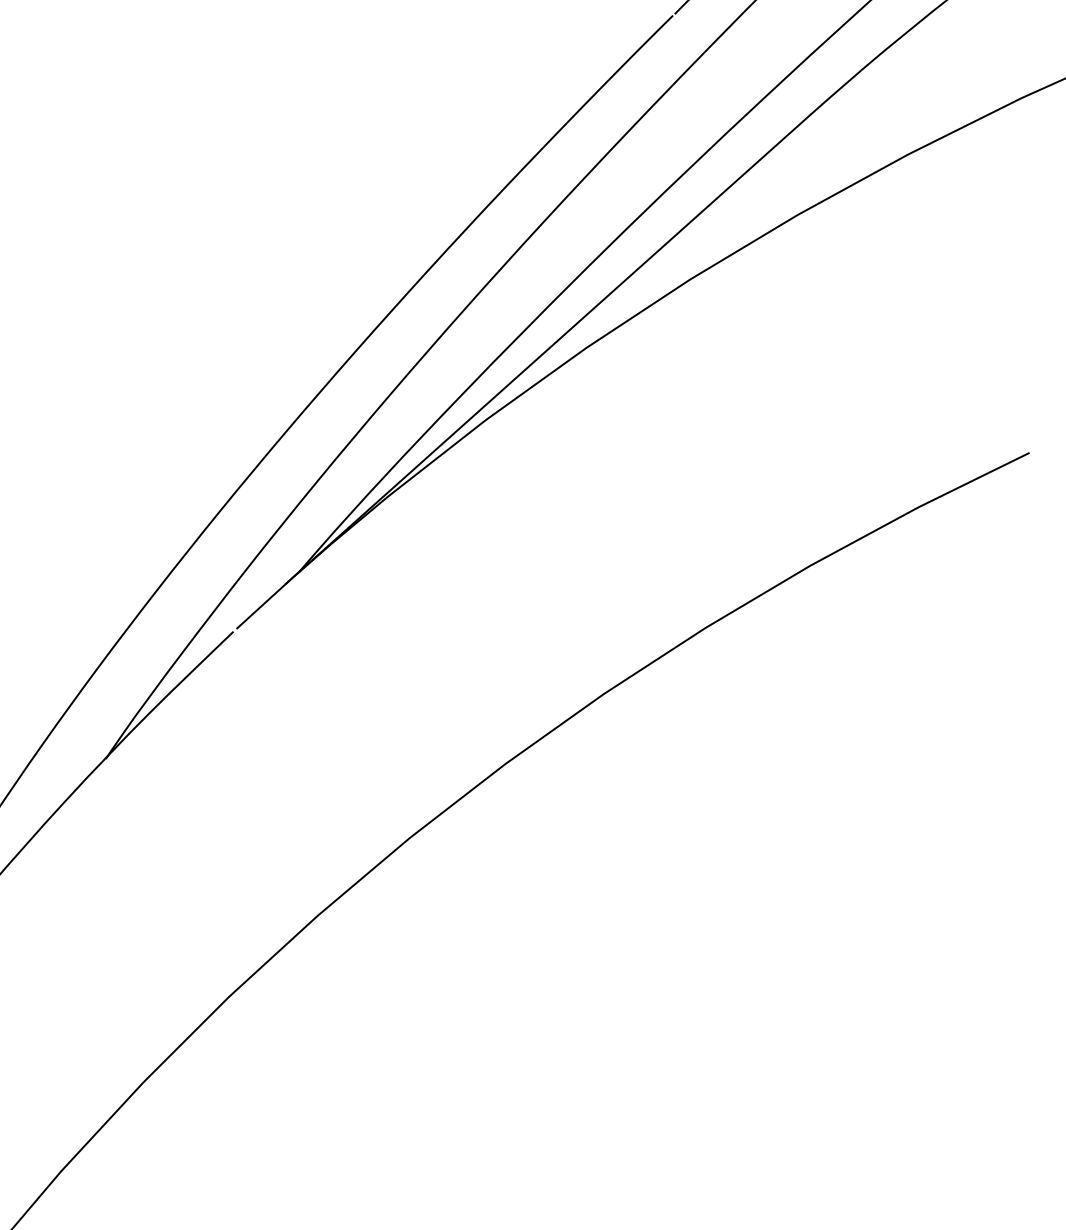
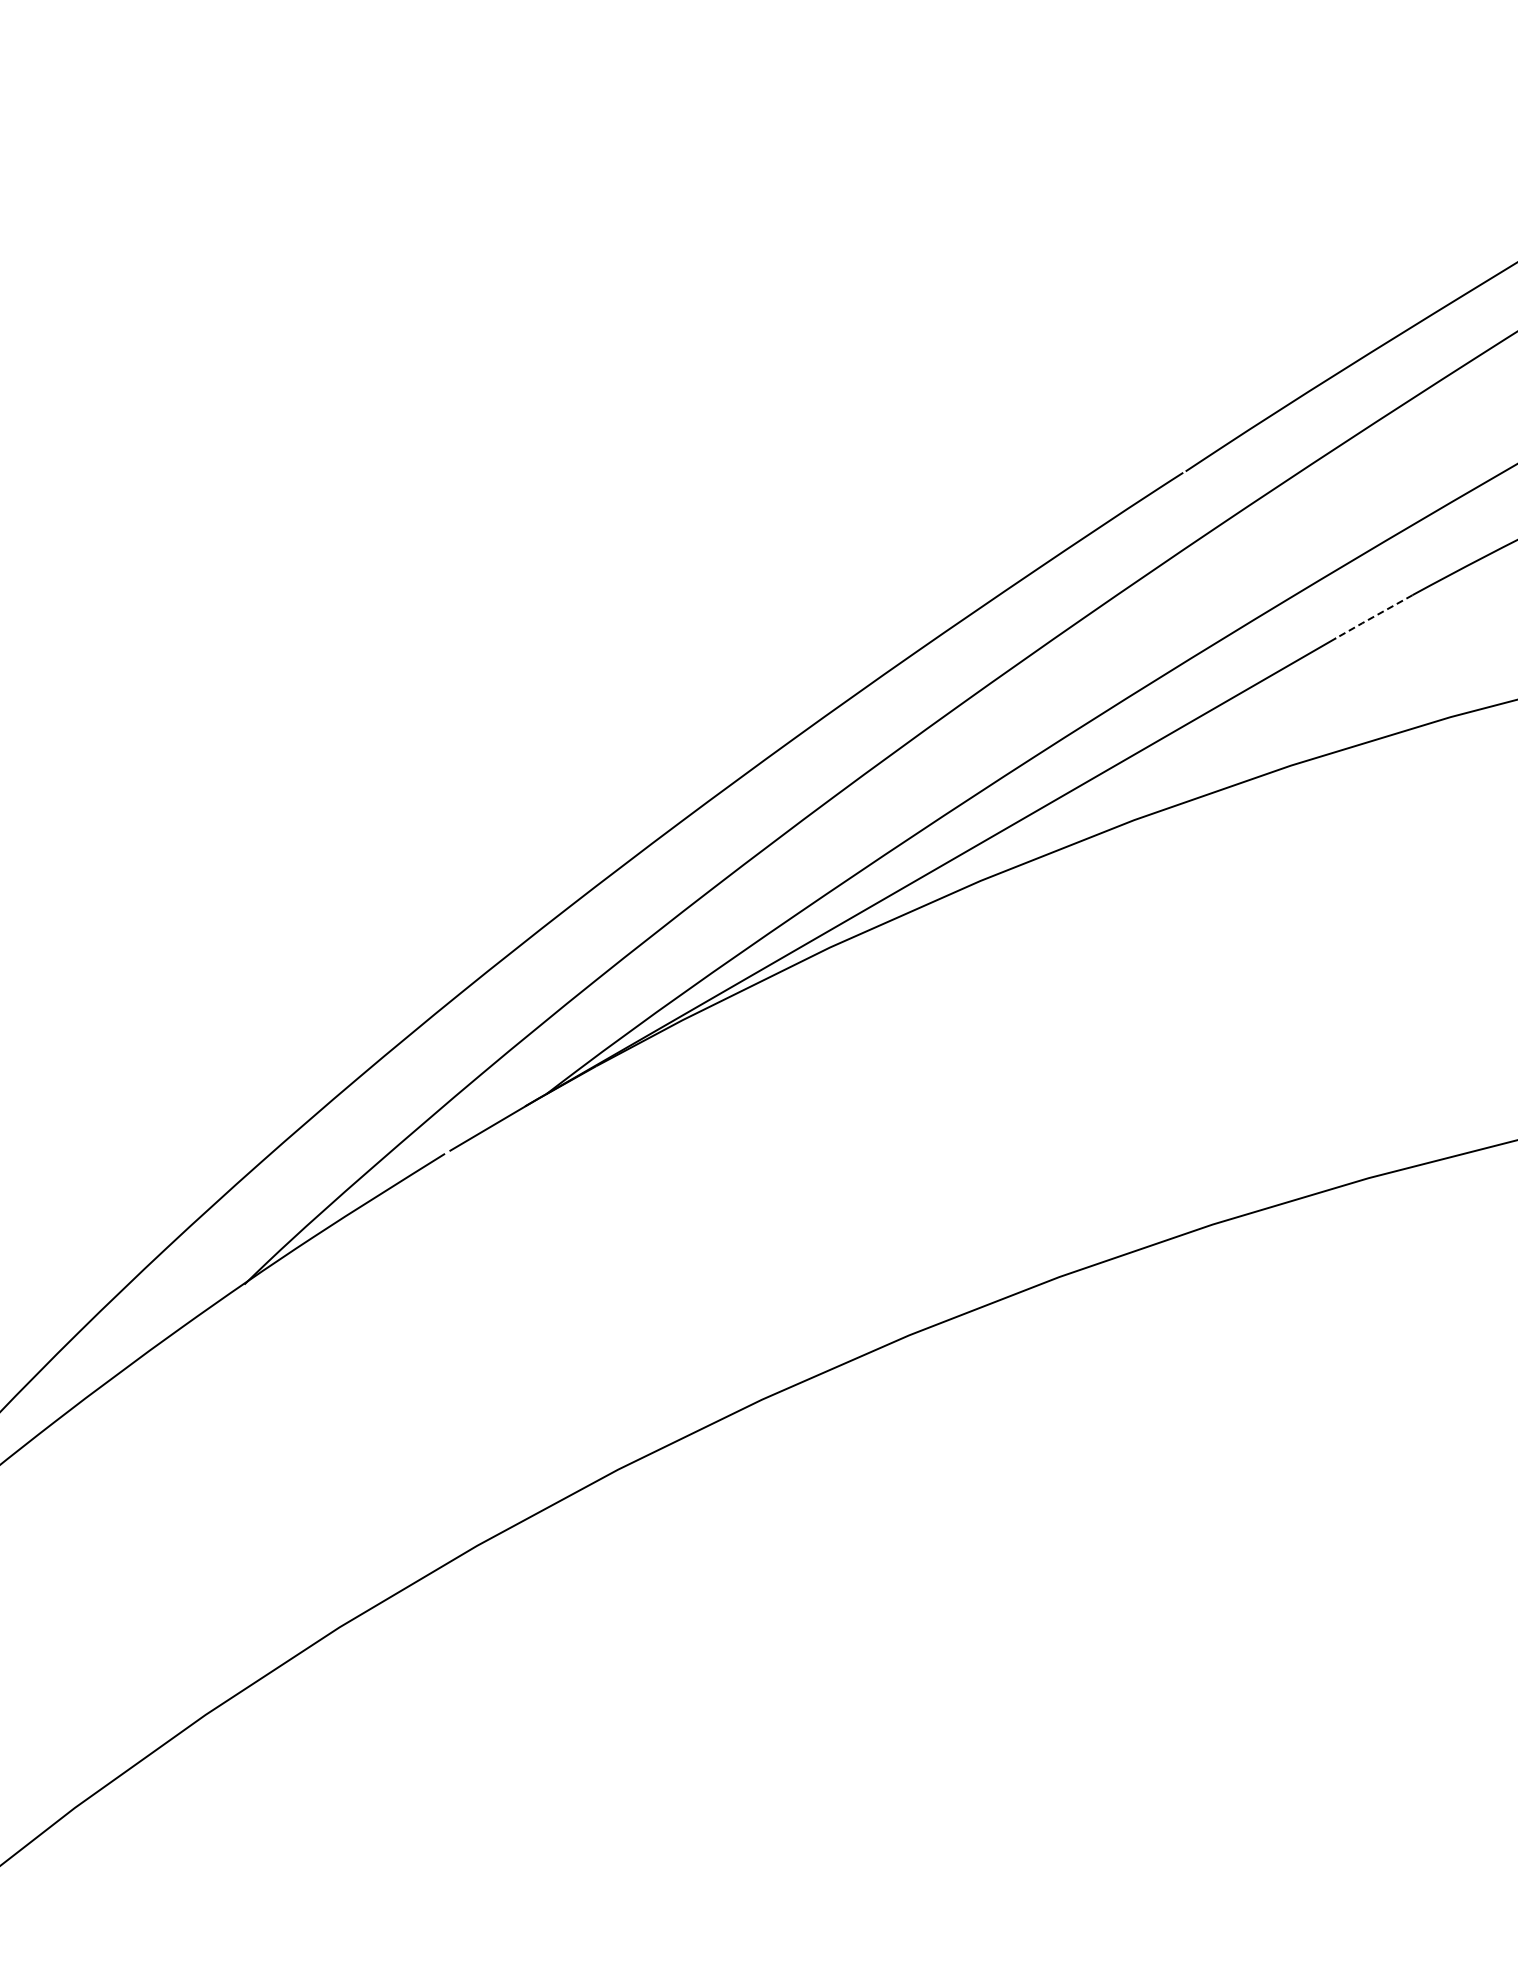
line: (835, 93) -> (1373, 617), solid -> dashed

